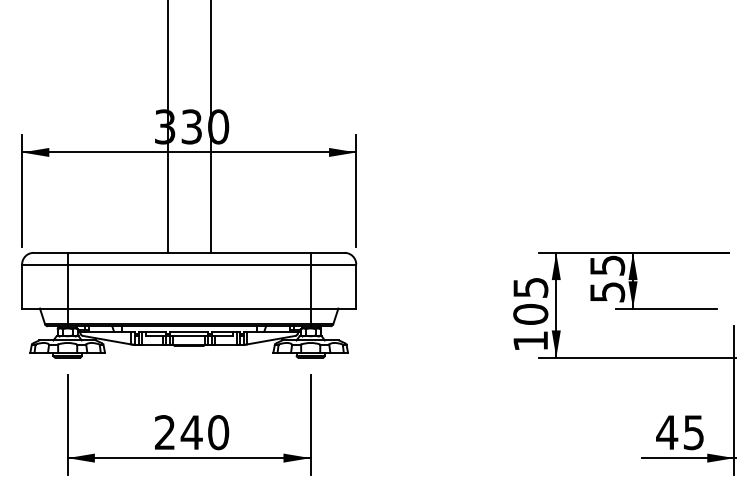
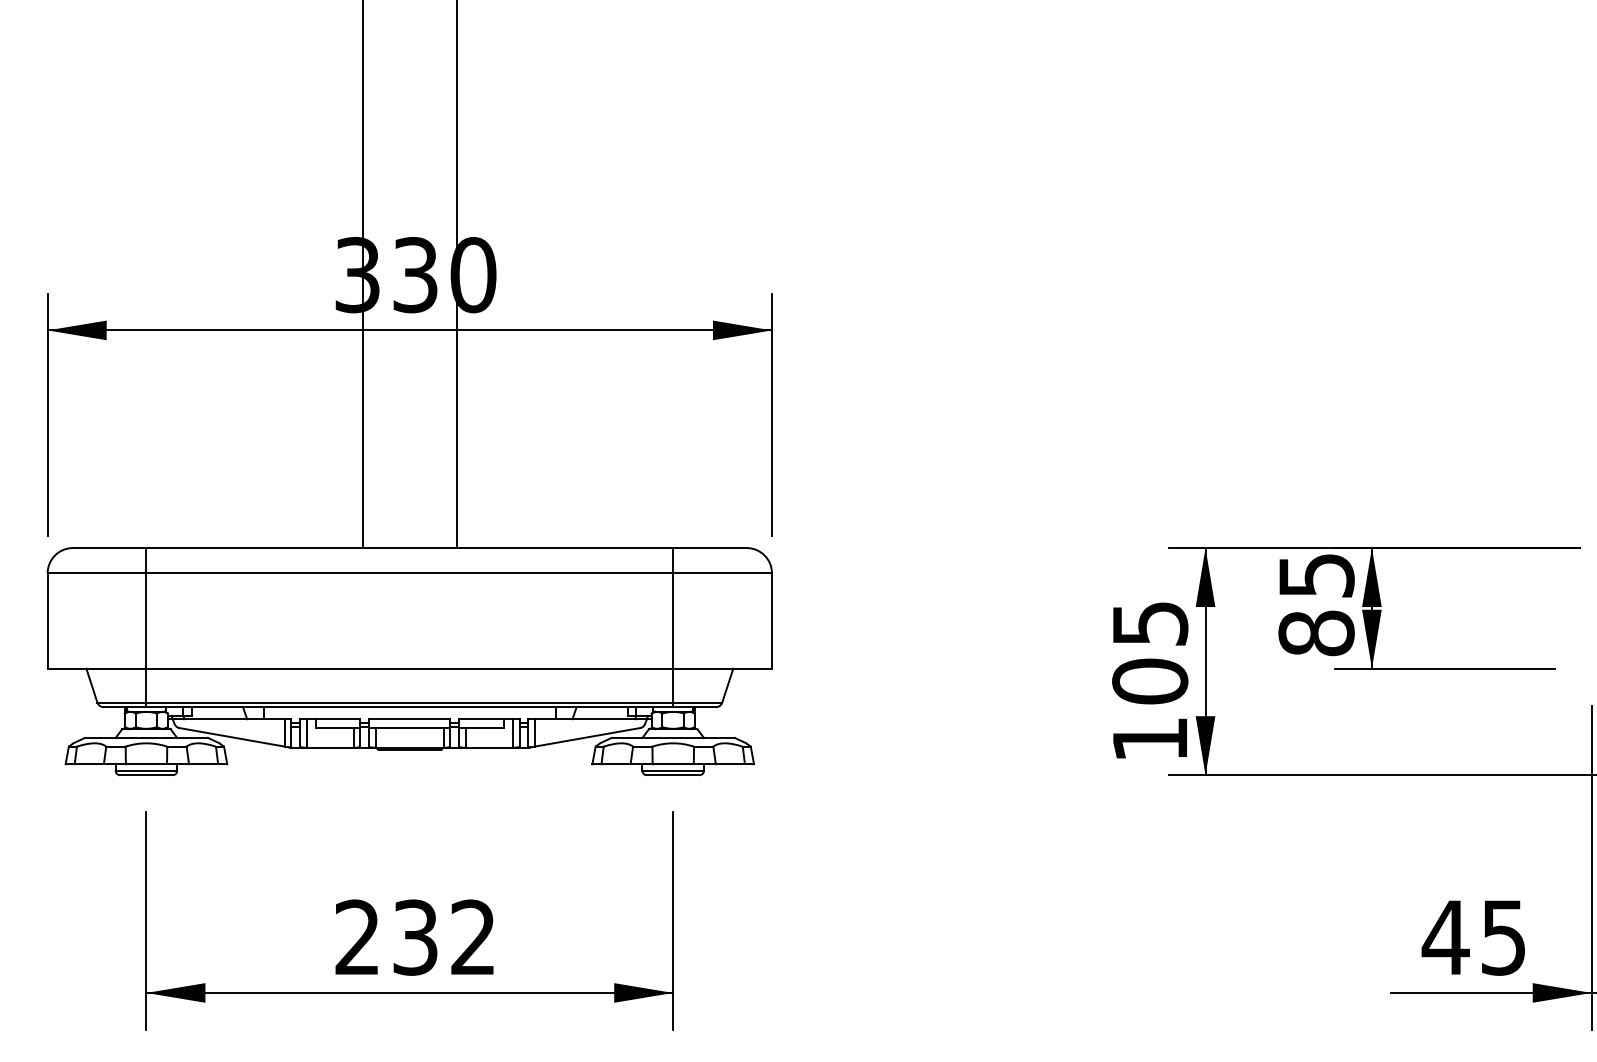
text: (607, 291) -> (1316, 631), 55 -> 85
text: (204, 432) -> (443, 937), 240 -> 232

